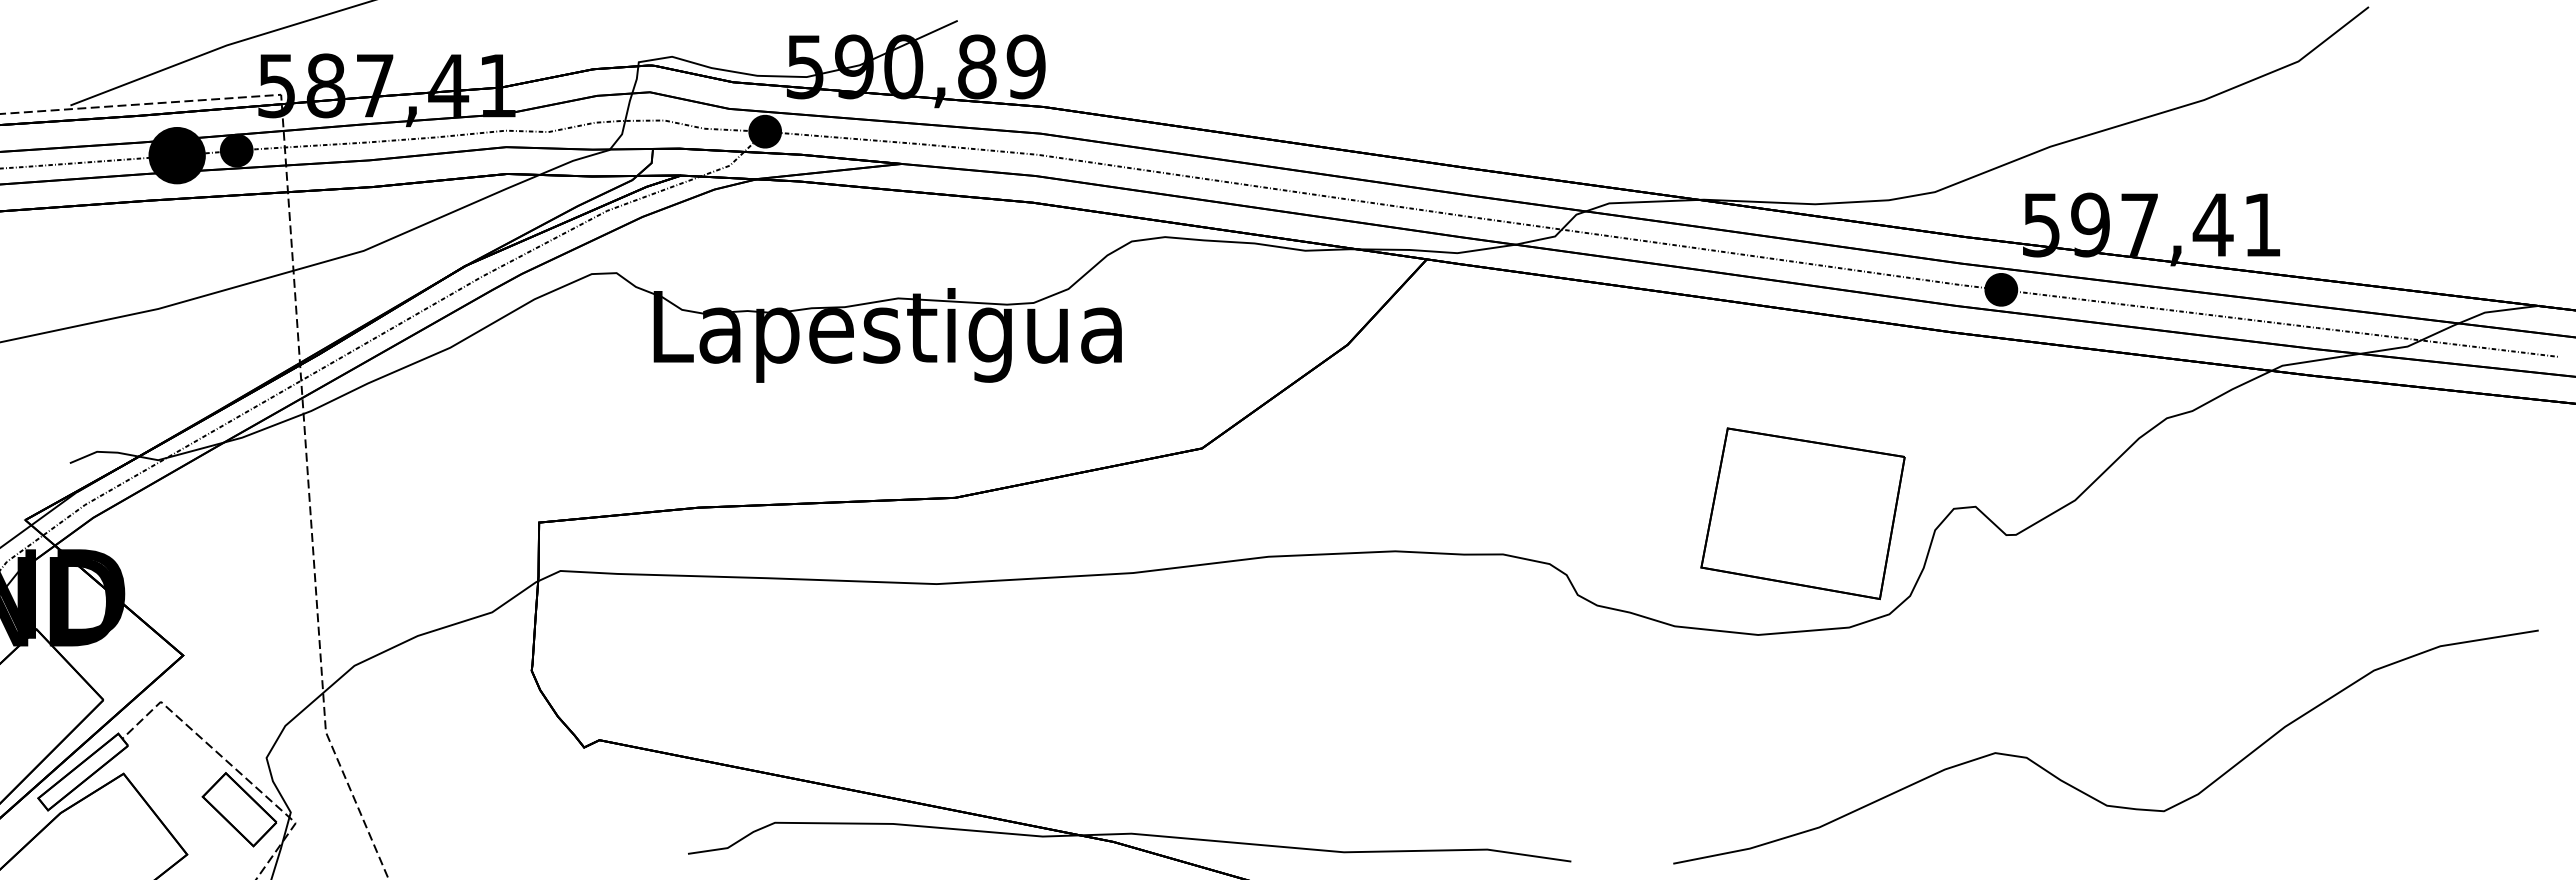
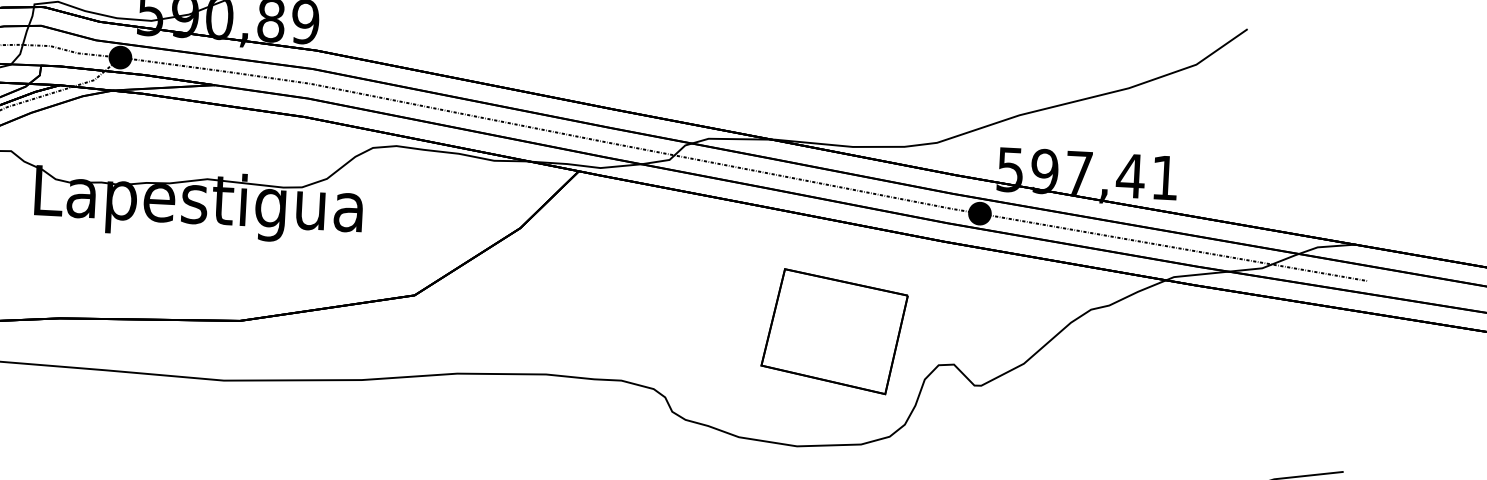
part: (1802, 513) -> (834, 331), moved

